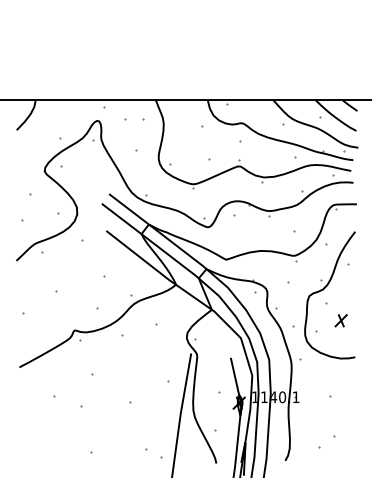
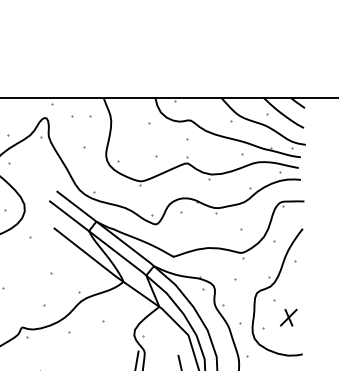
part: (340, 320) -> (287, 317), size x1.4

